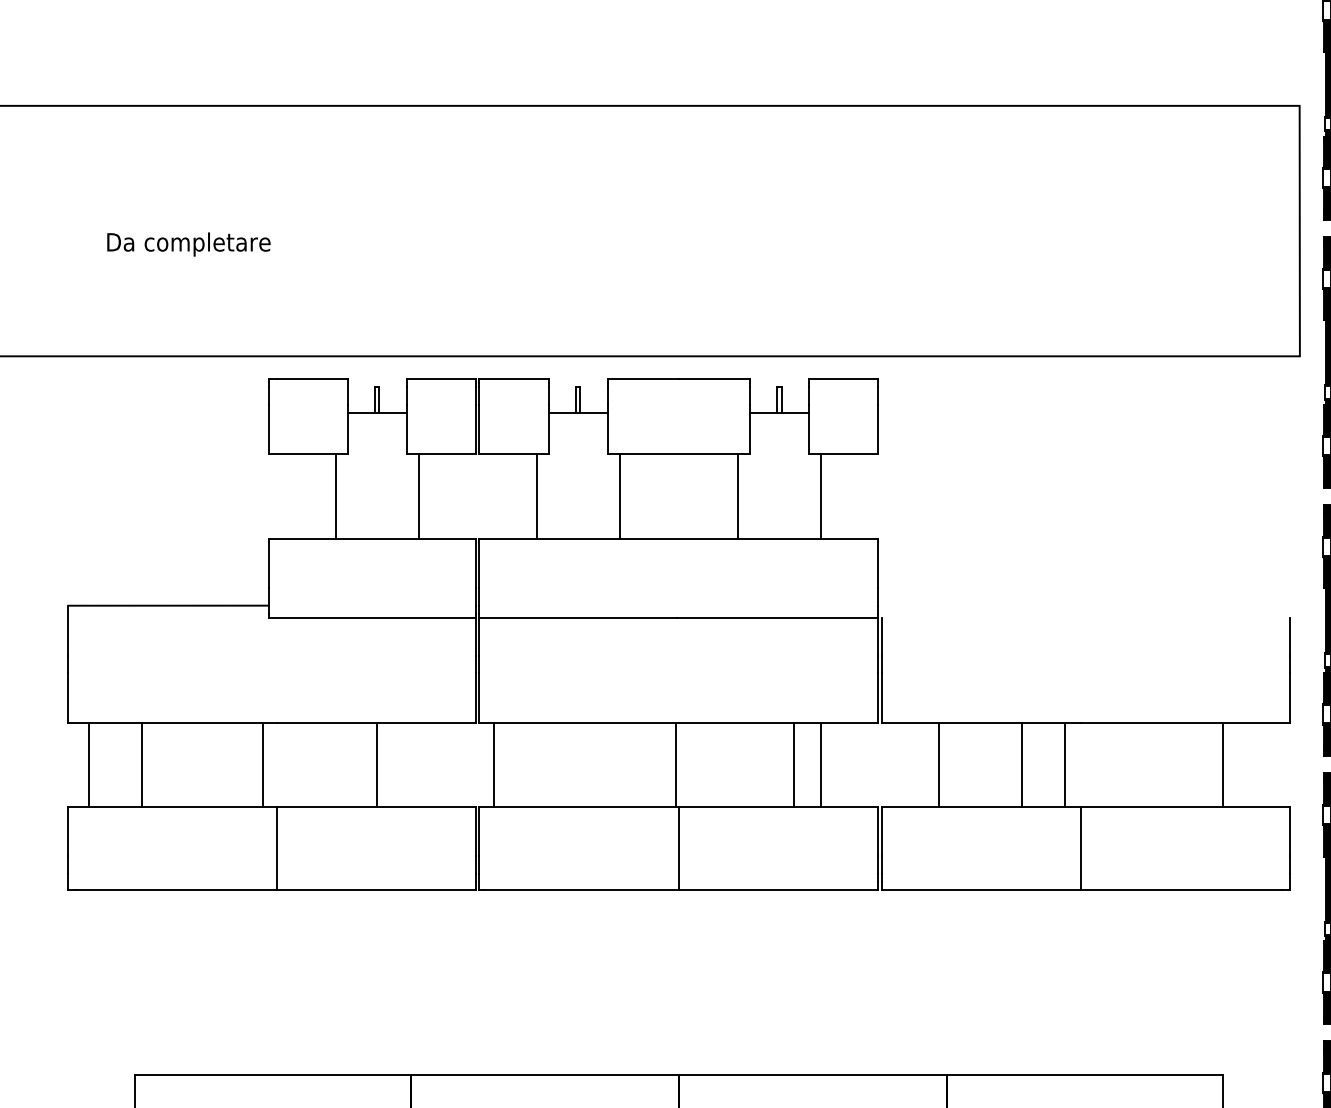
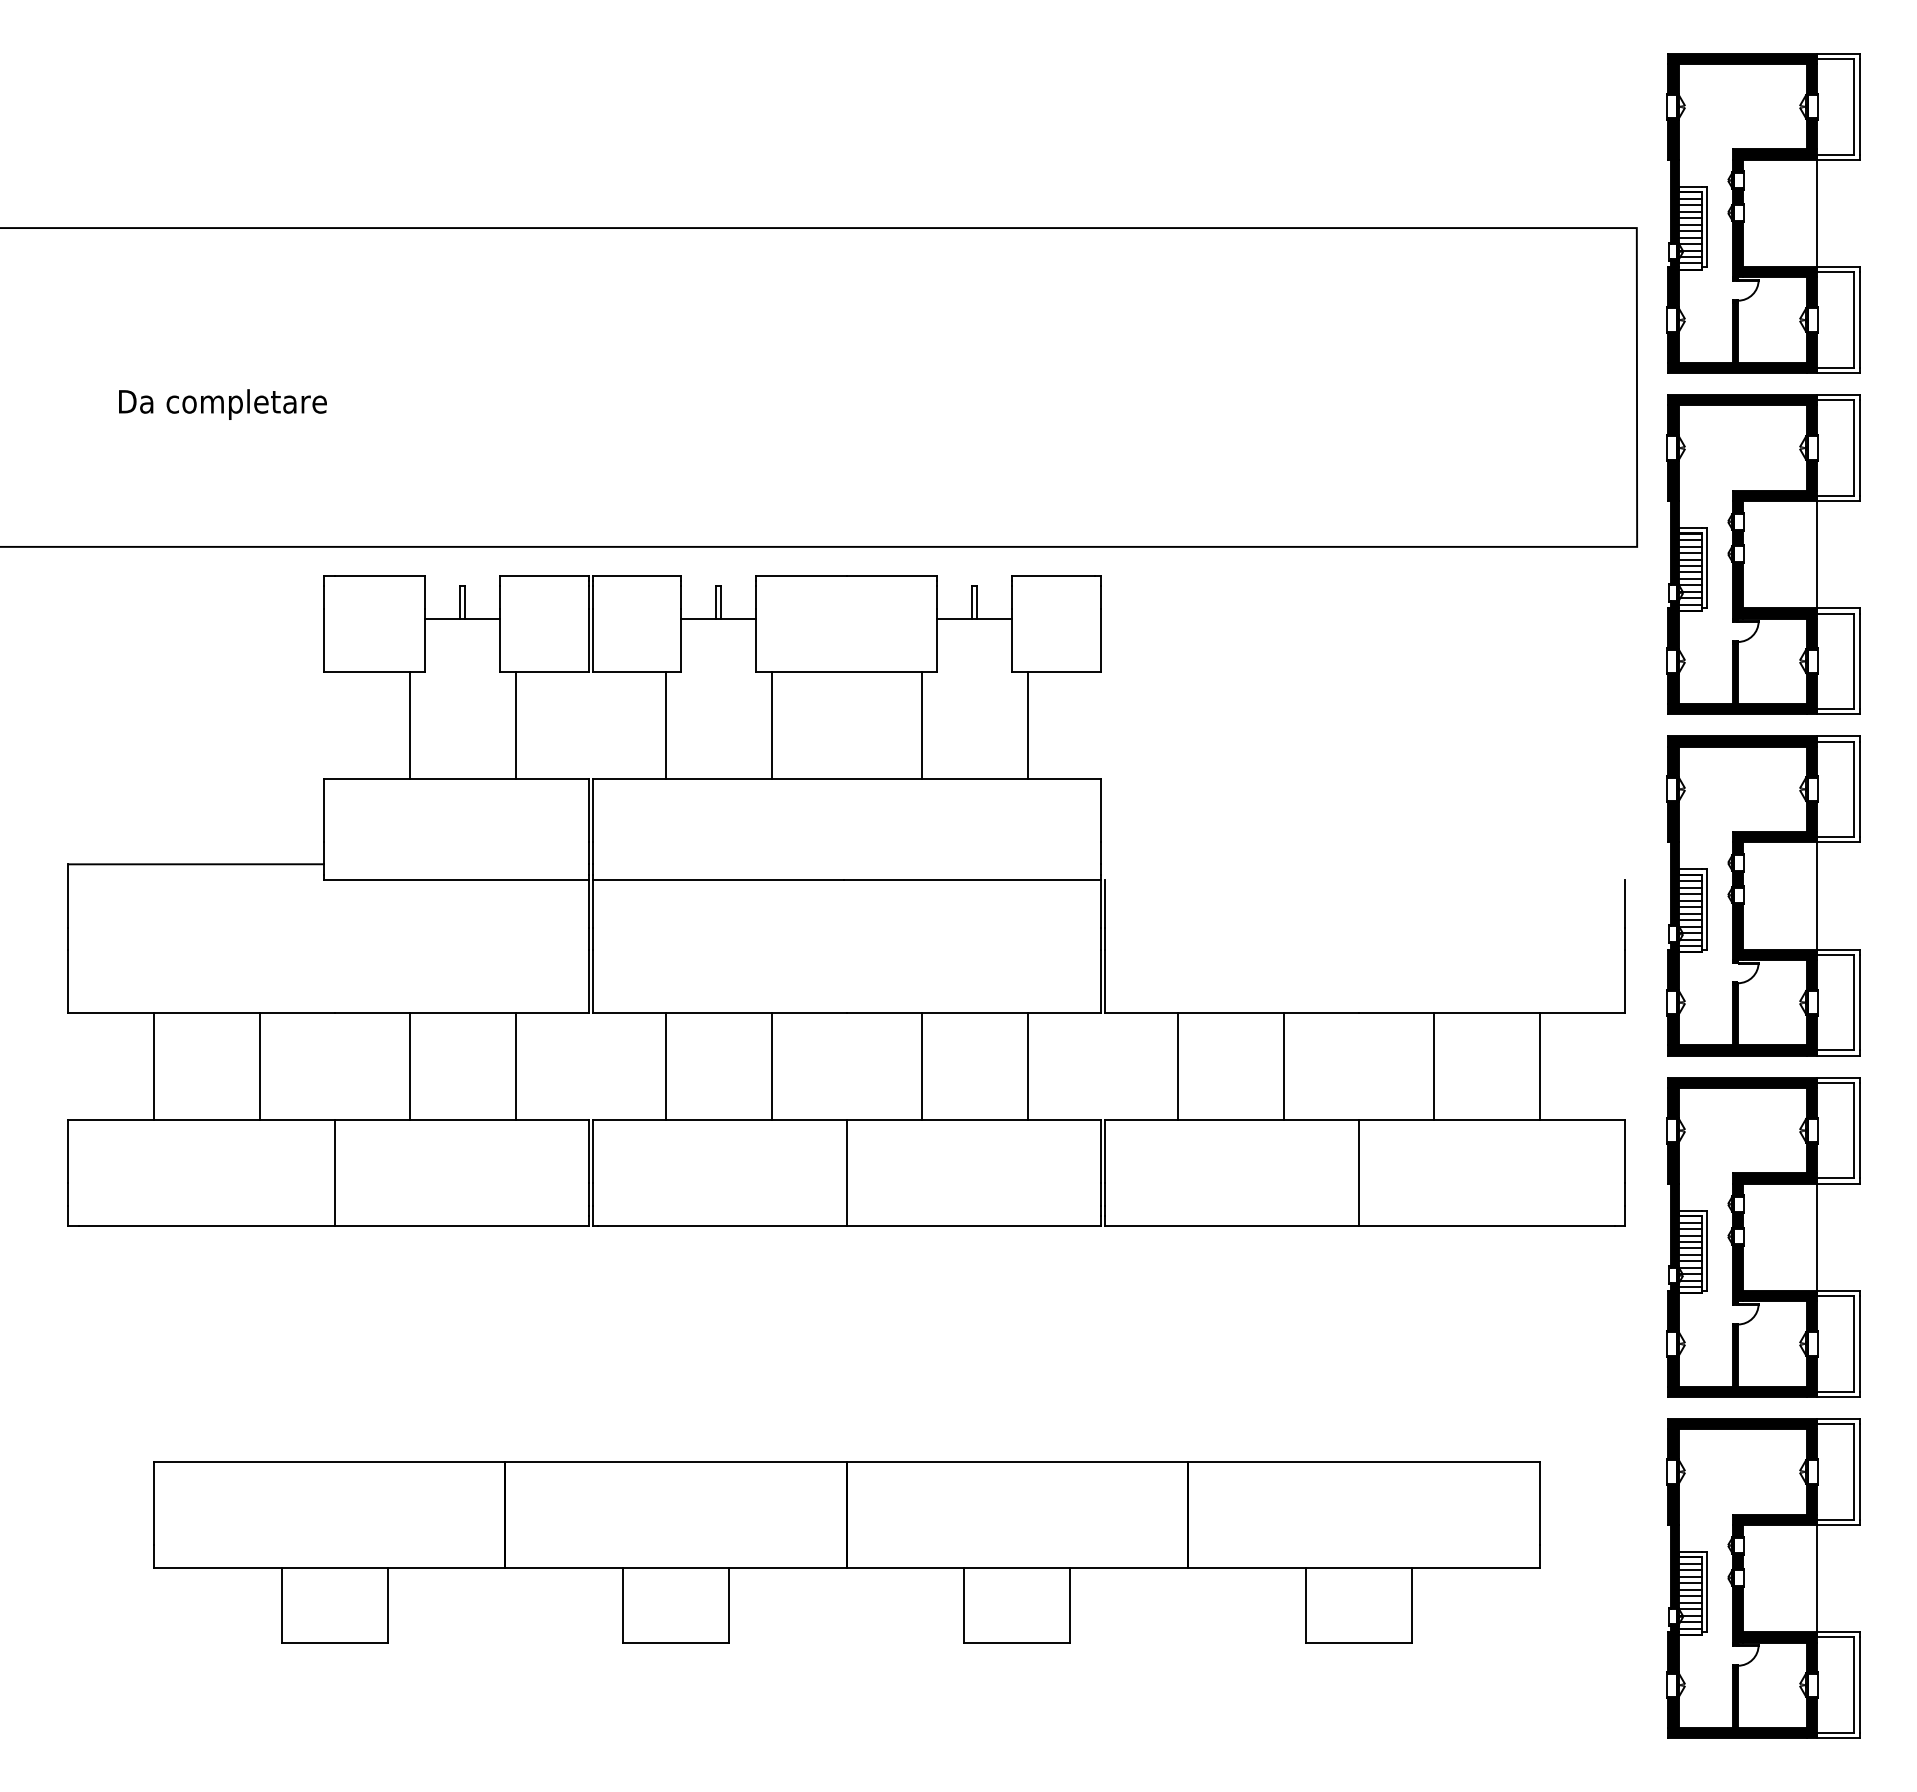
line: (88, 764) -> (153, 1066), moved
line: (141, 764) -> (259, 1066), moved
line: (262, 764) -> (409, 1066), moved
line: (376, 764) -> (515, 1066), moved
line: (494, 764) -> (665, 1066), moved
line: (675, 764) -> (771, 1066), moved
line: (794, 764) -> (921, 1066), moved
line: (1064, 764) -> (1433, 1066), moved

